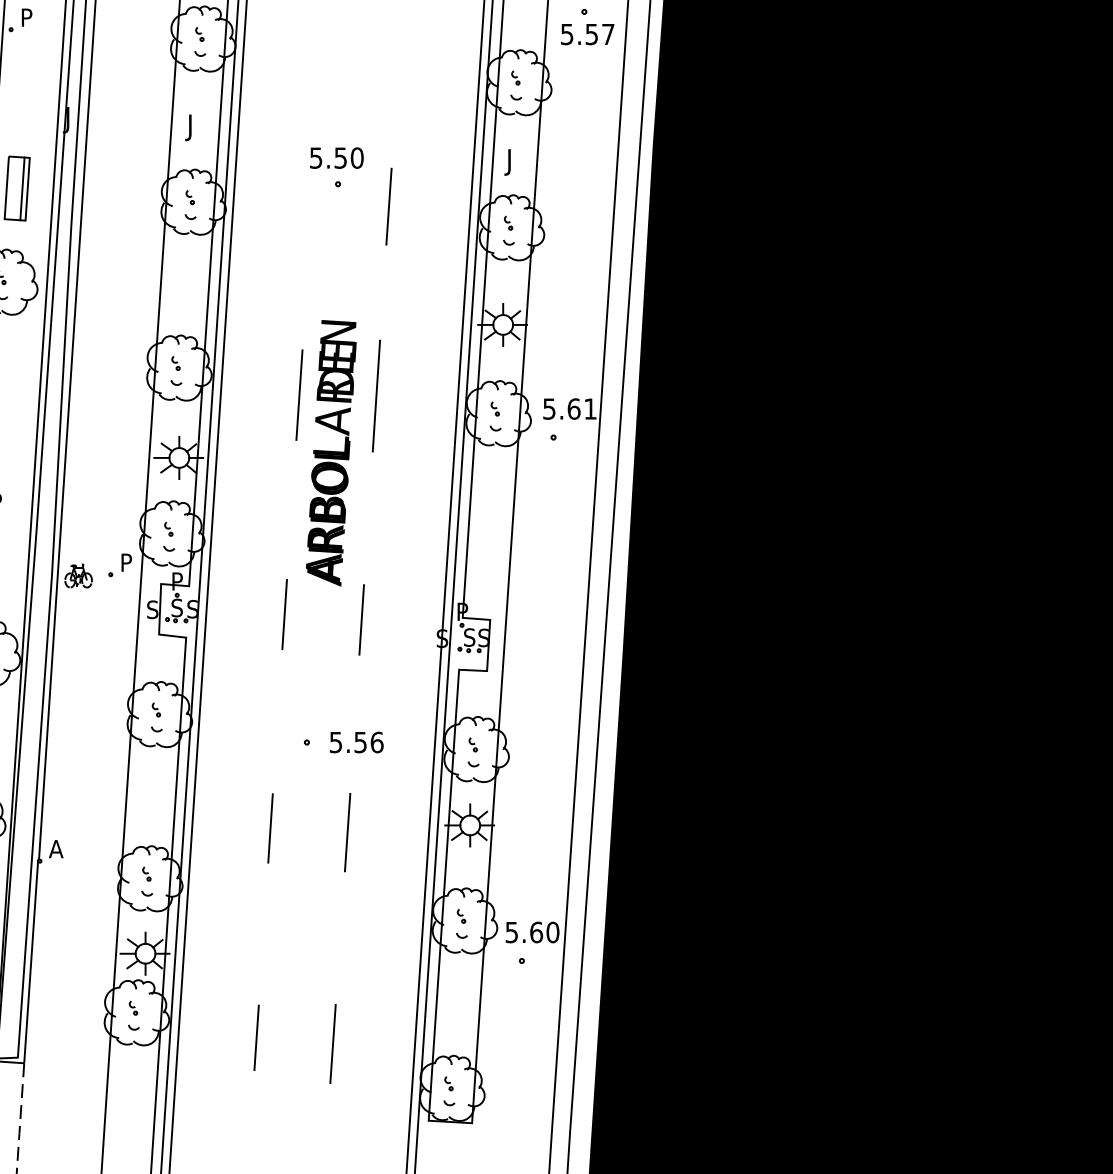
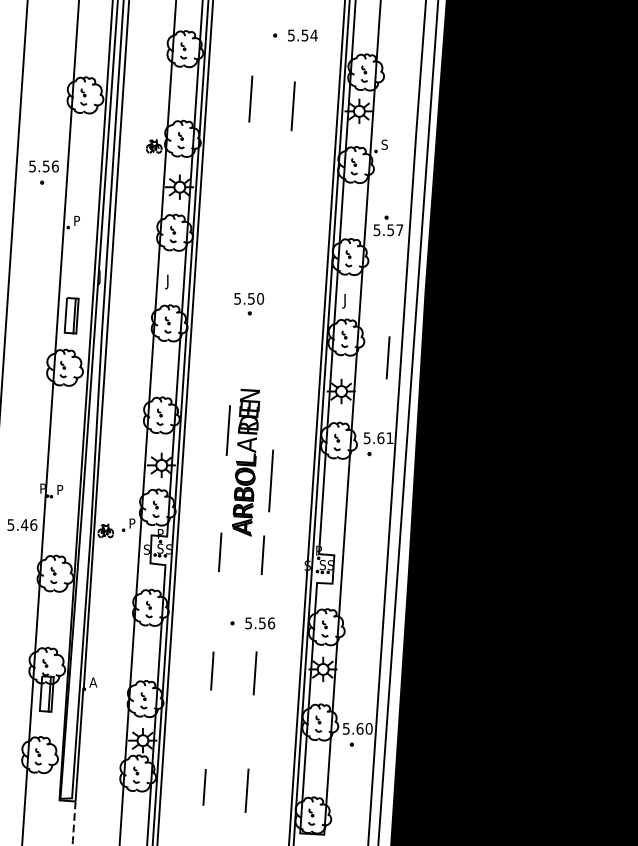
line: (387, 206) -> (387, 357), moved
line: (377, 395) -> (271, 480), moved

